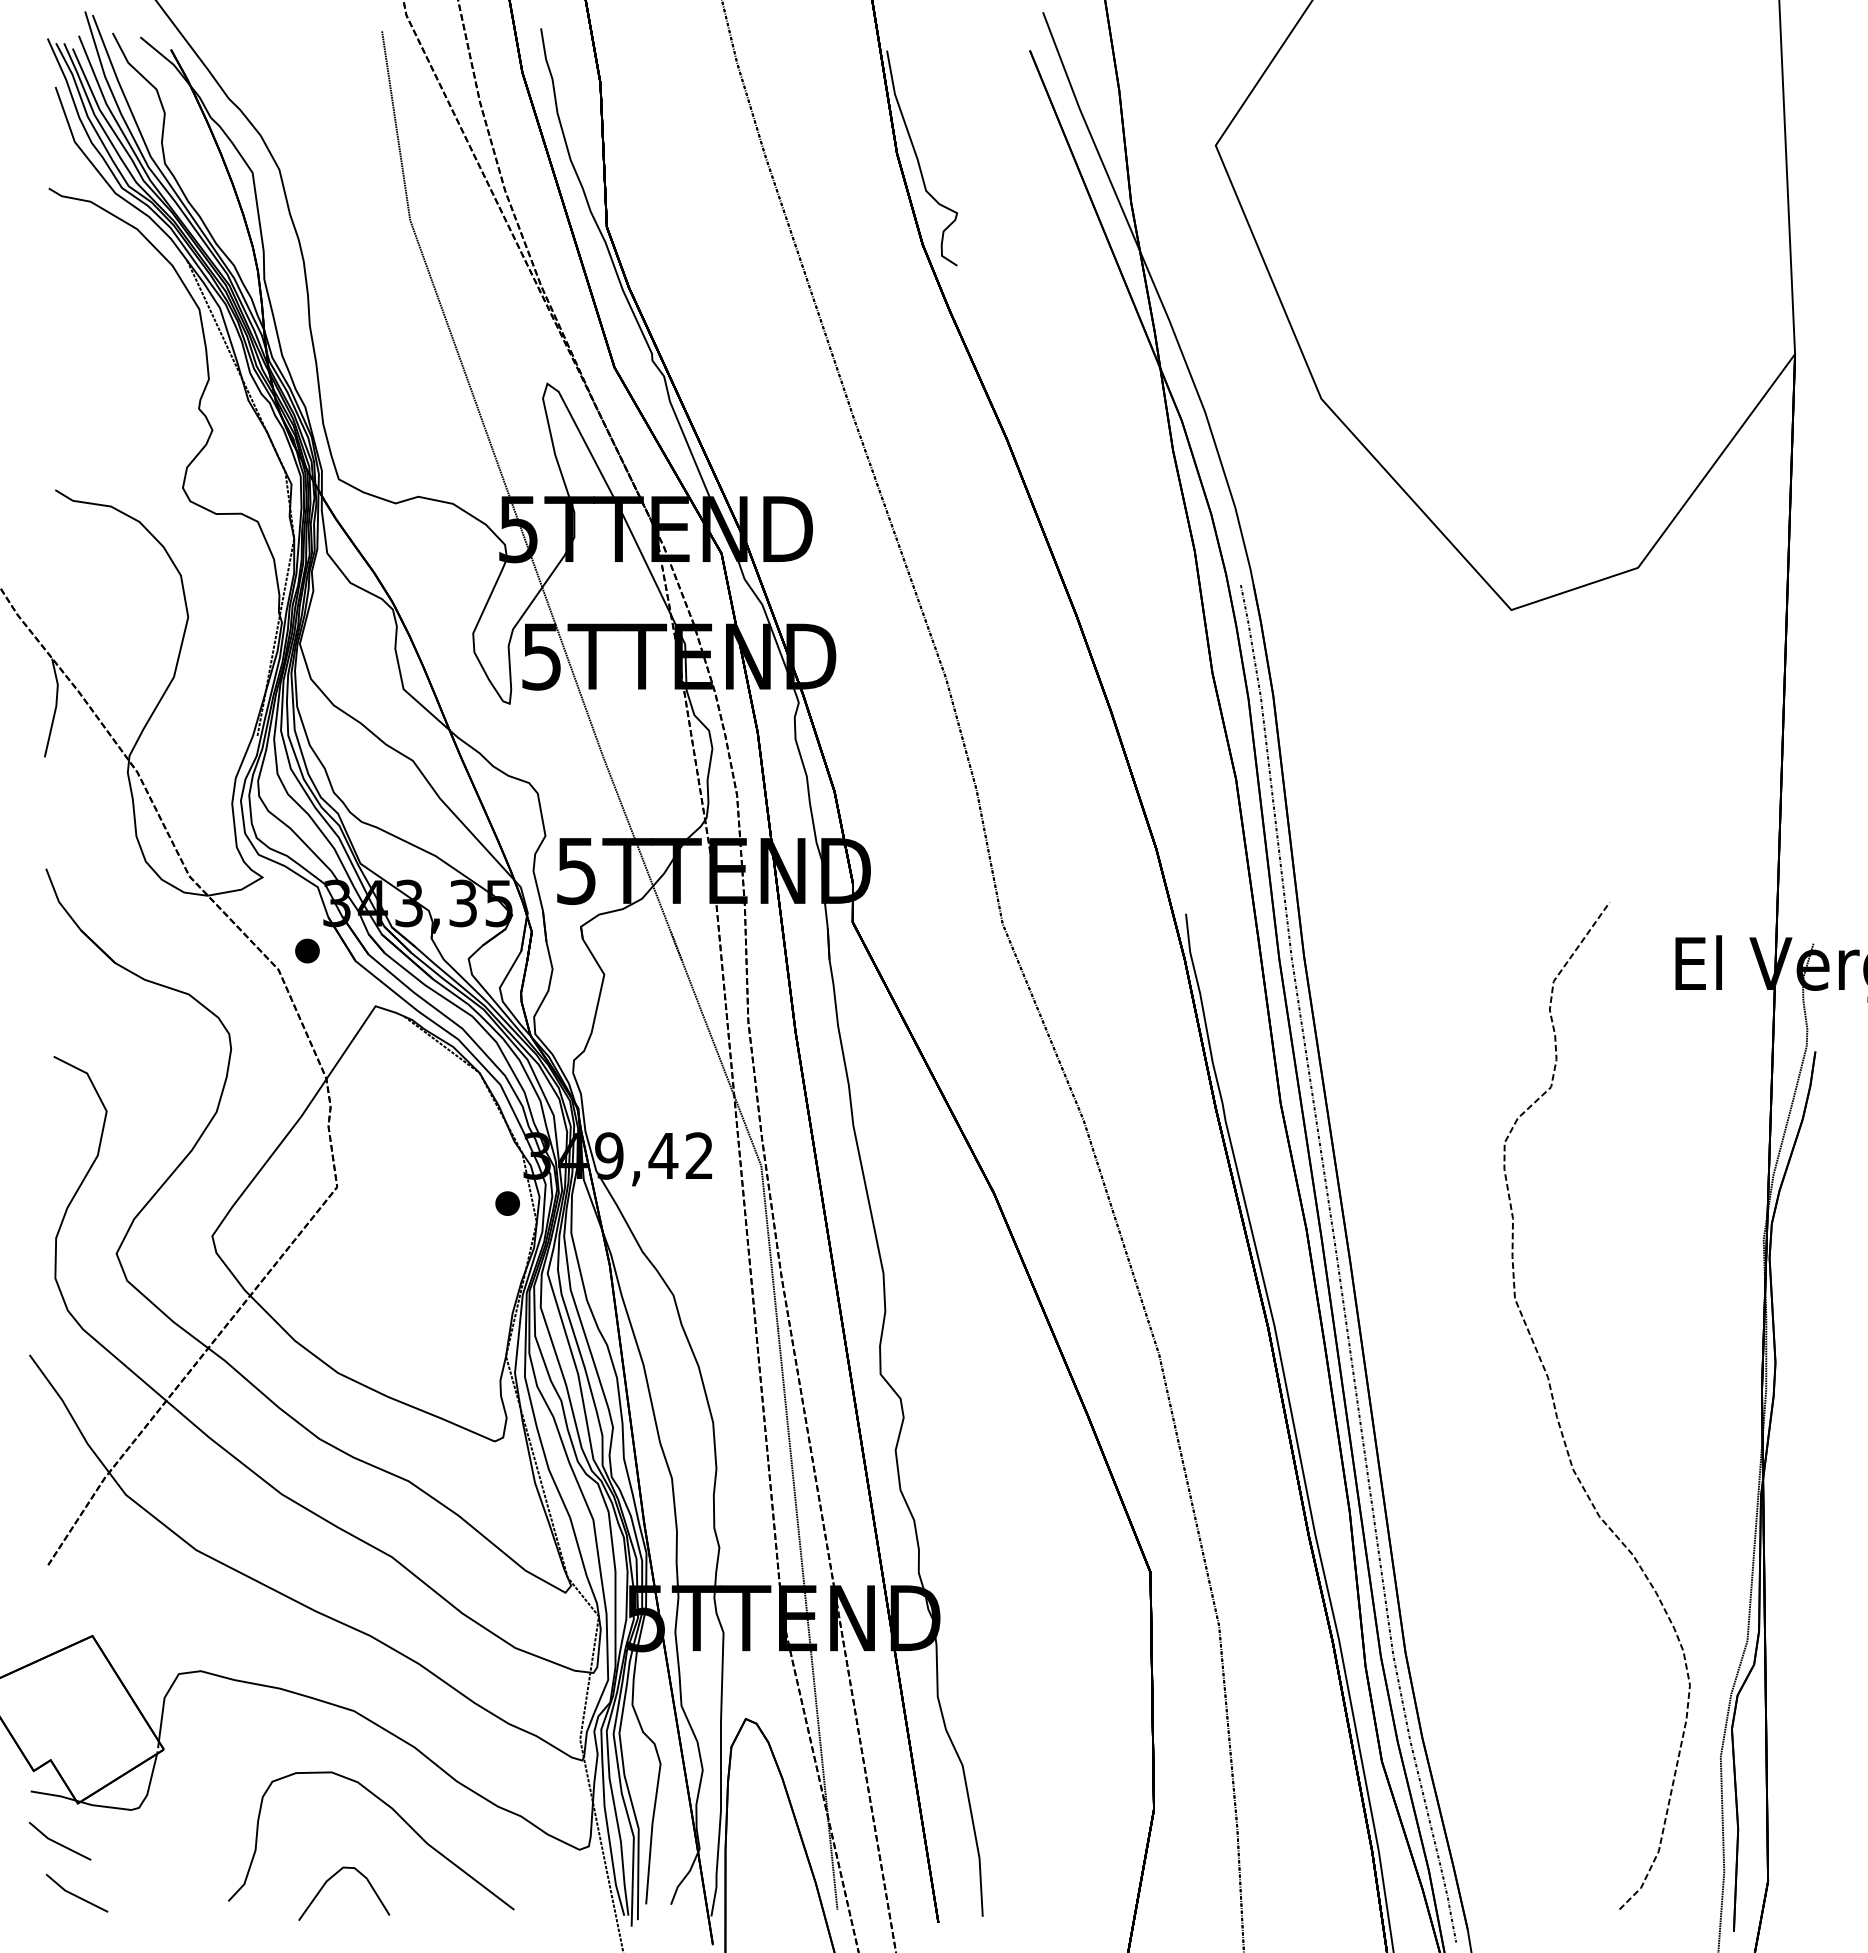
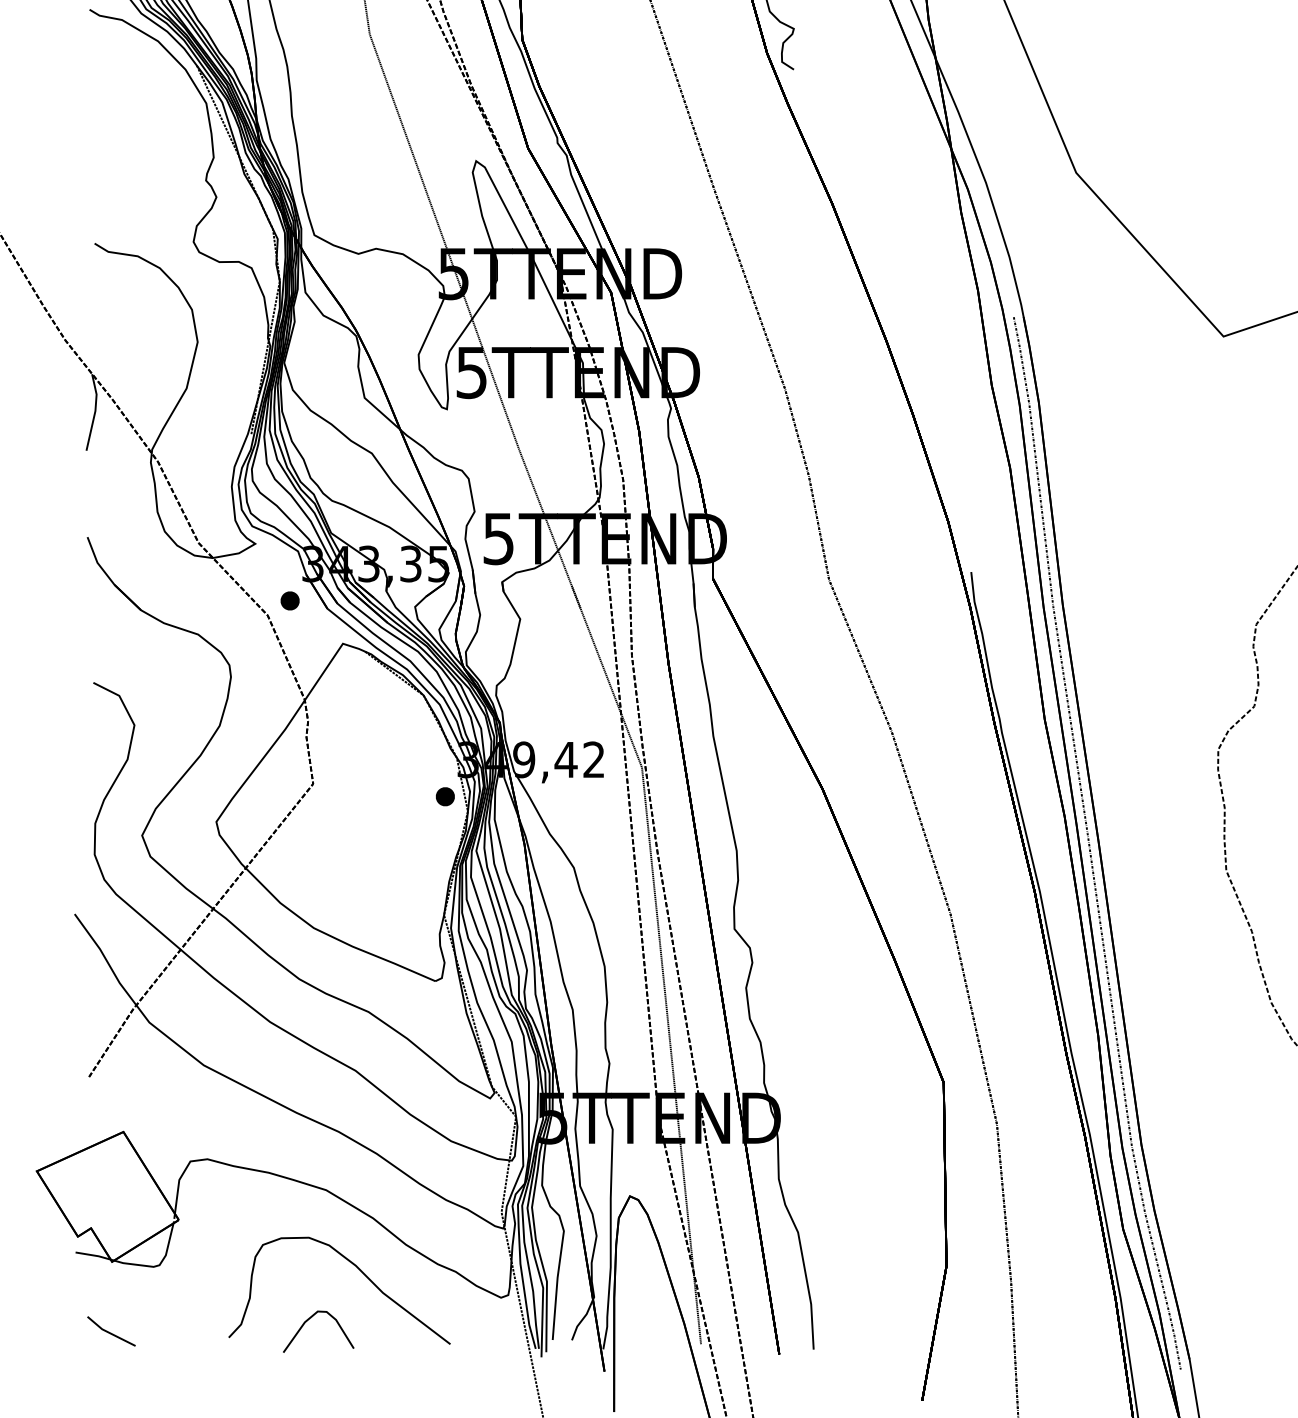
line: (58, 1842) -> (97, 1292), removed

